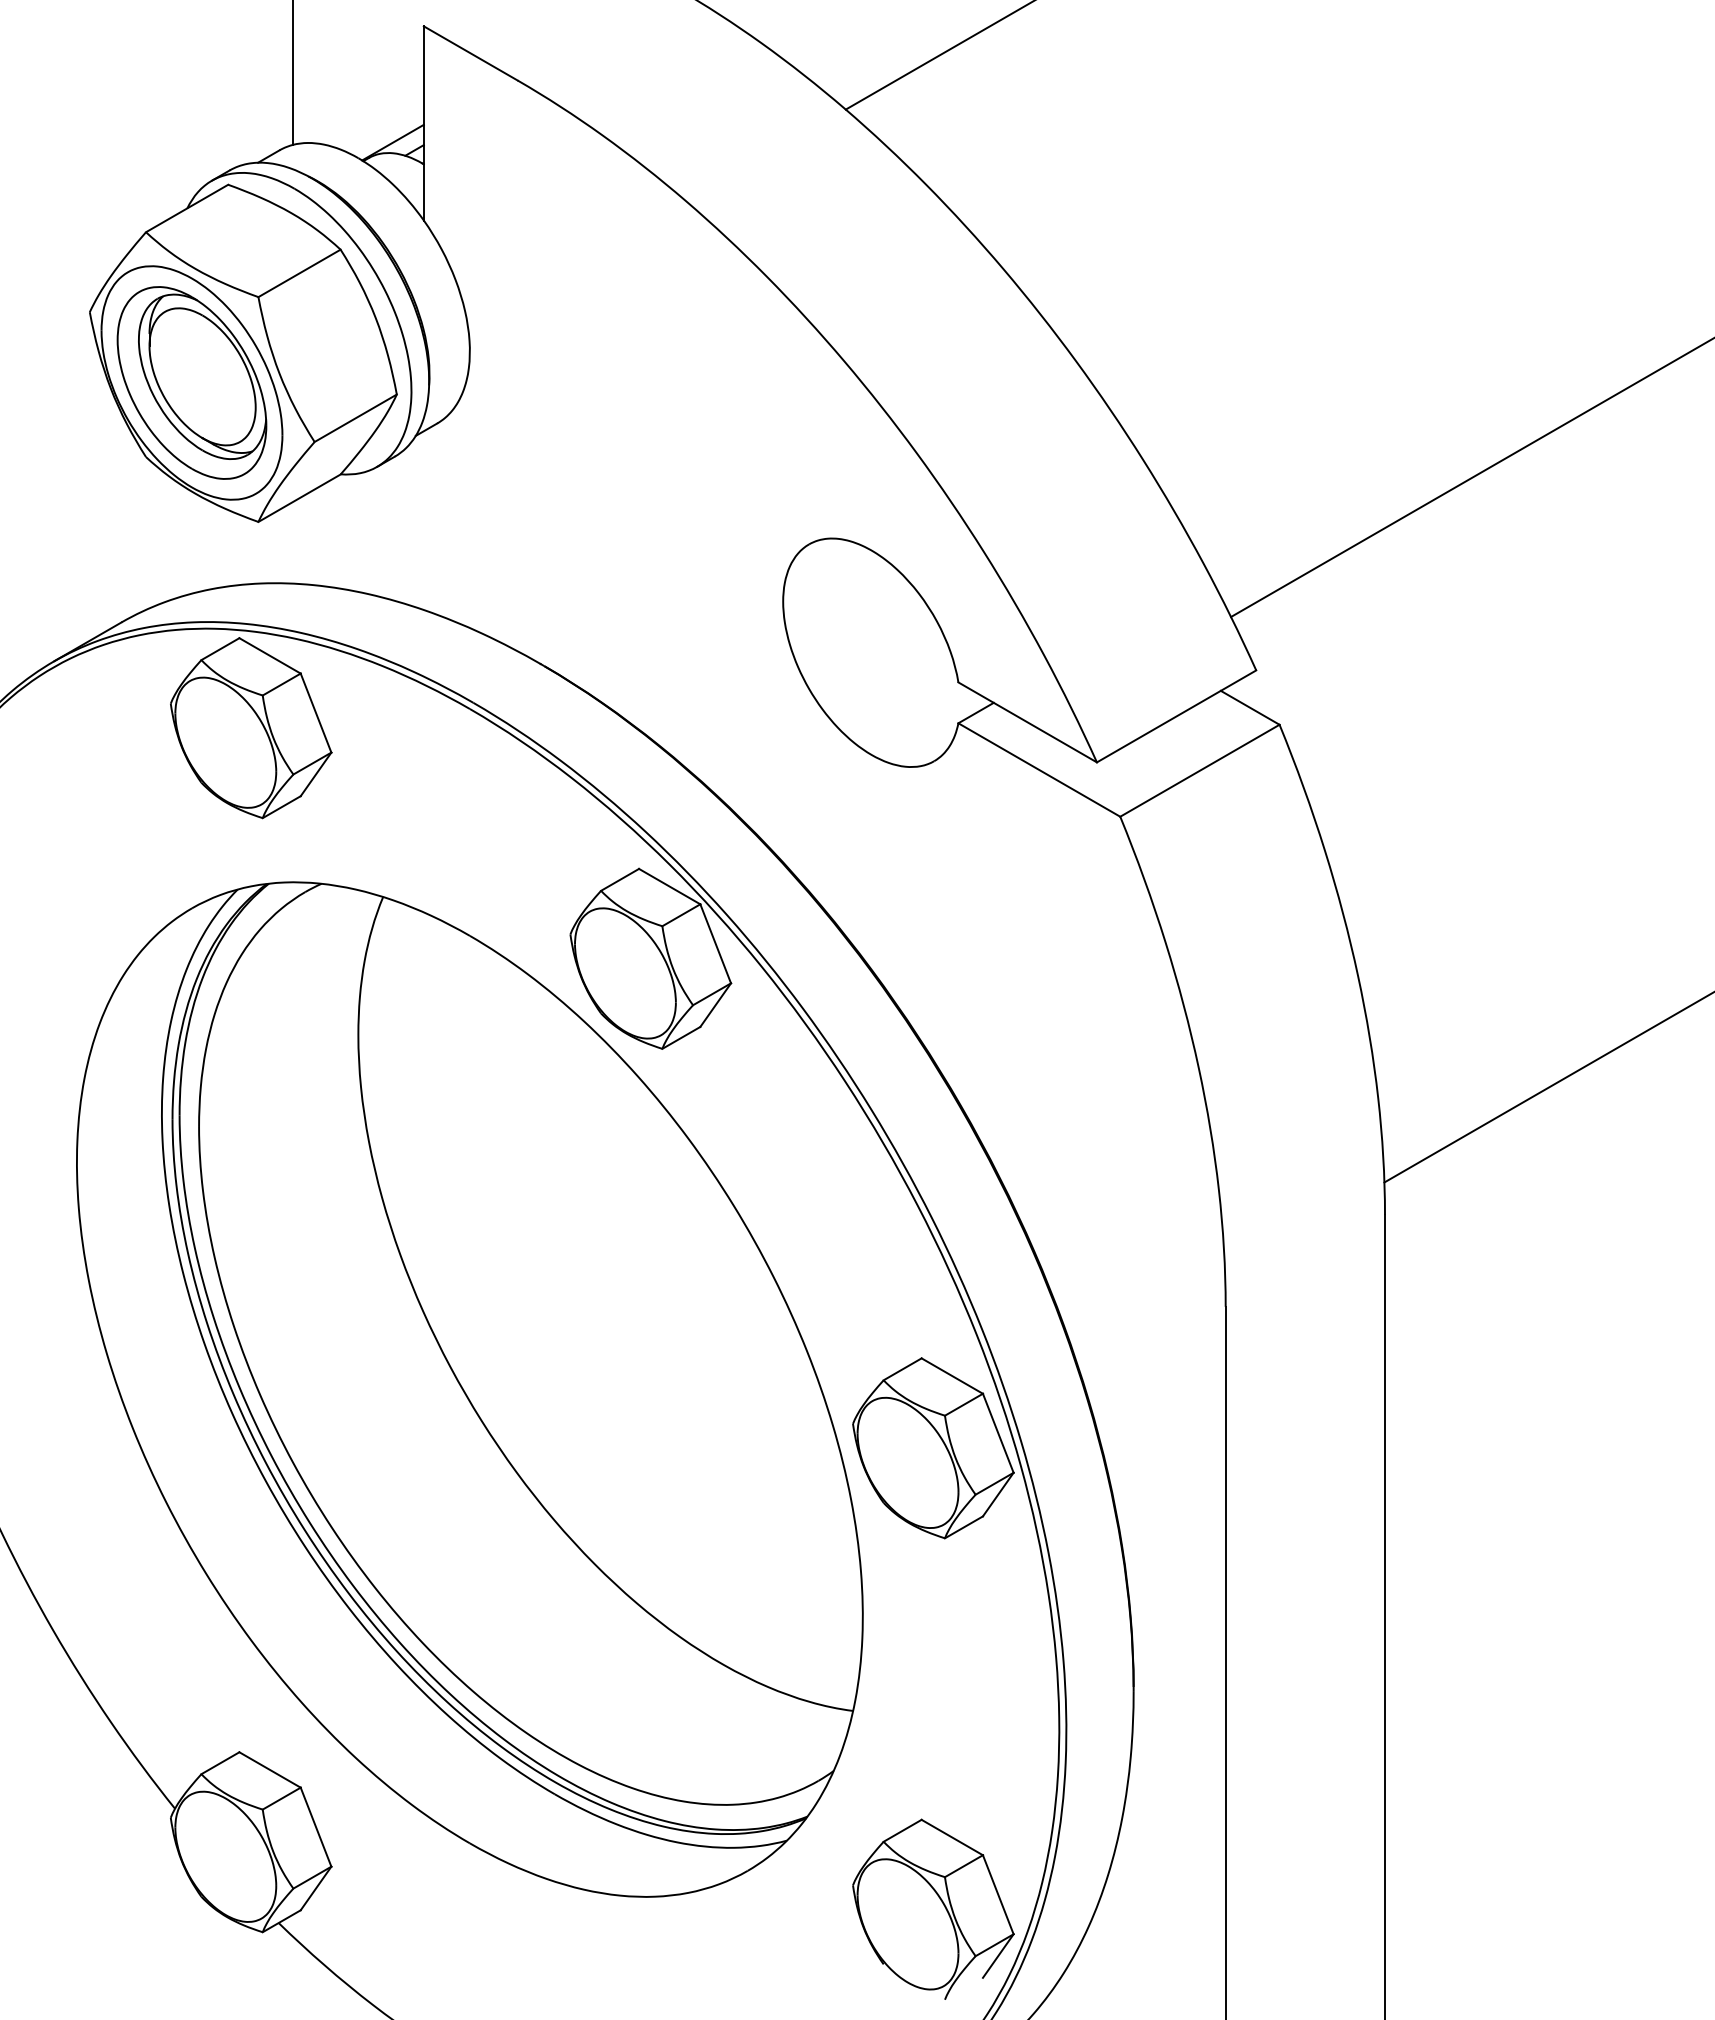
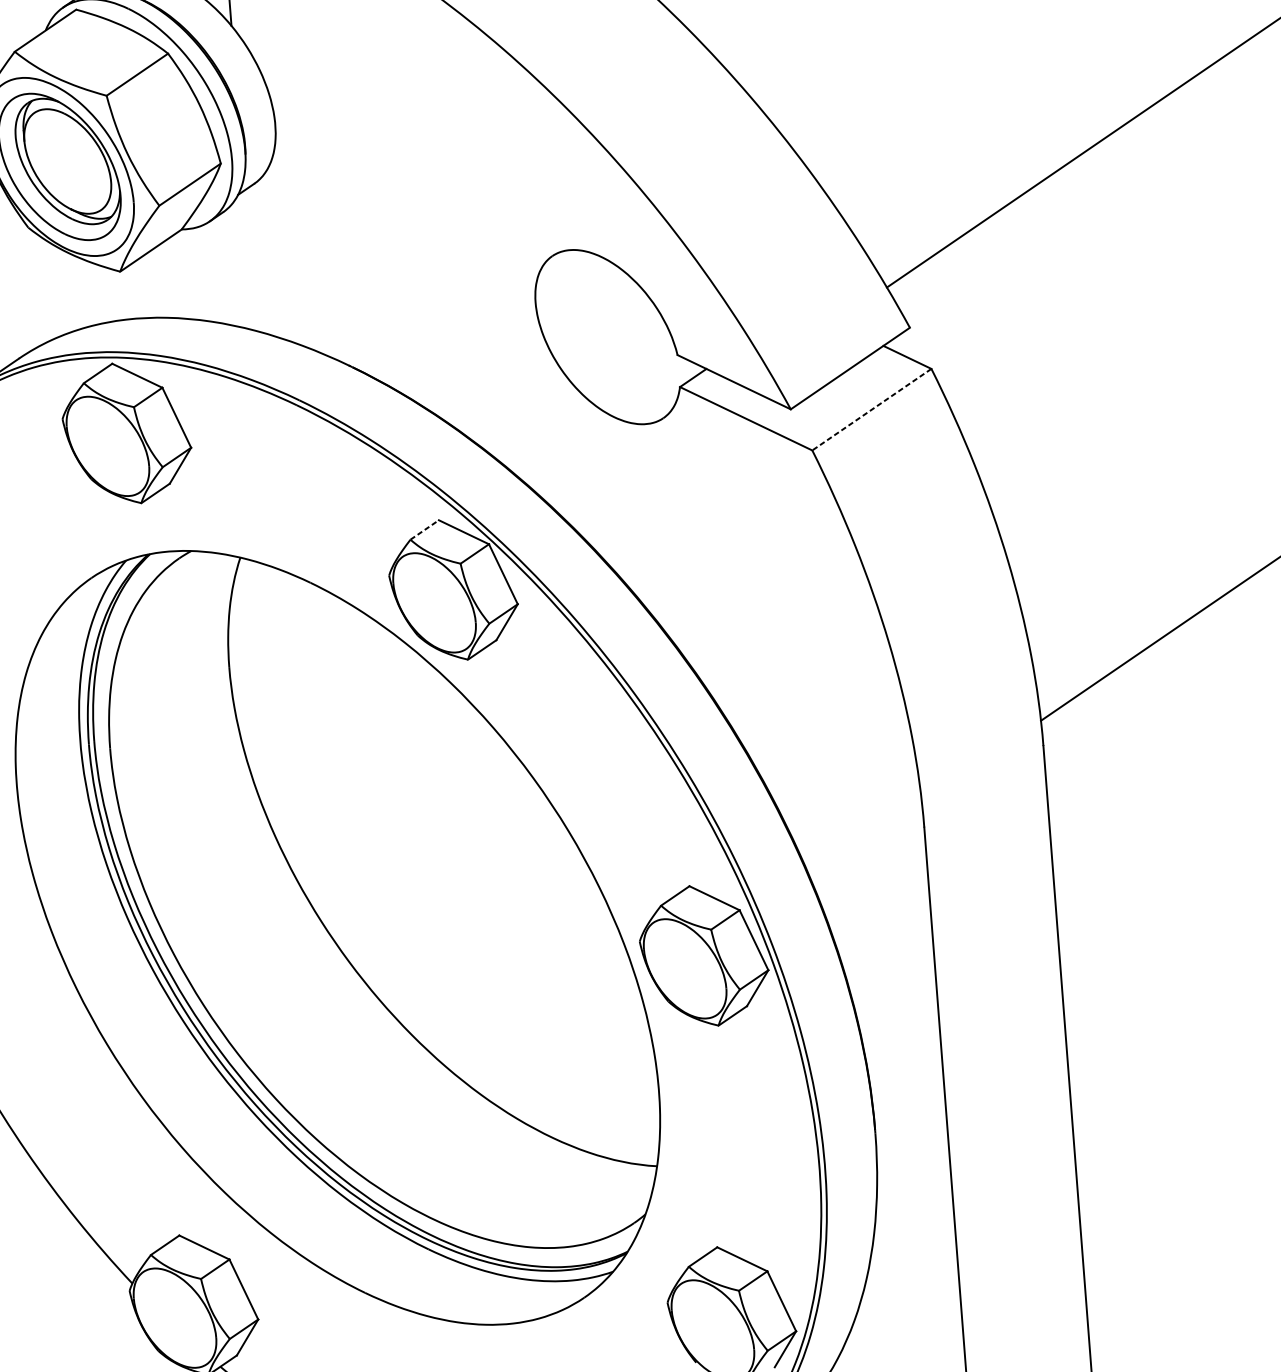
line: (1199, 770) -> (871, 409), solid -> dashed
line: (620, 879) -> (425, 529), solid -> dashed

